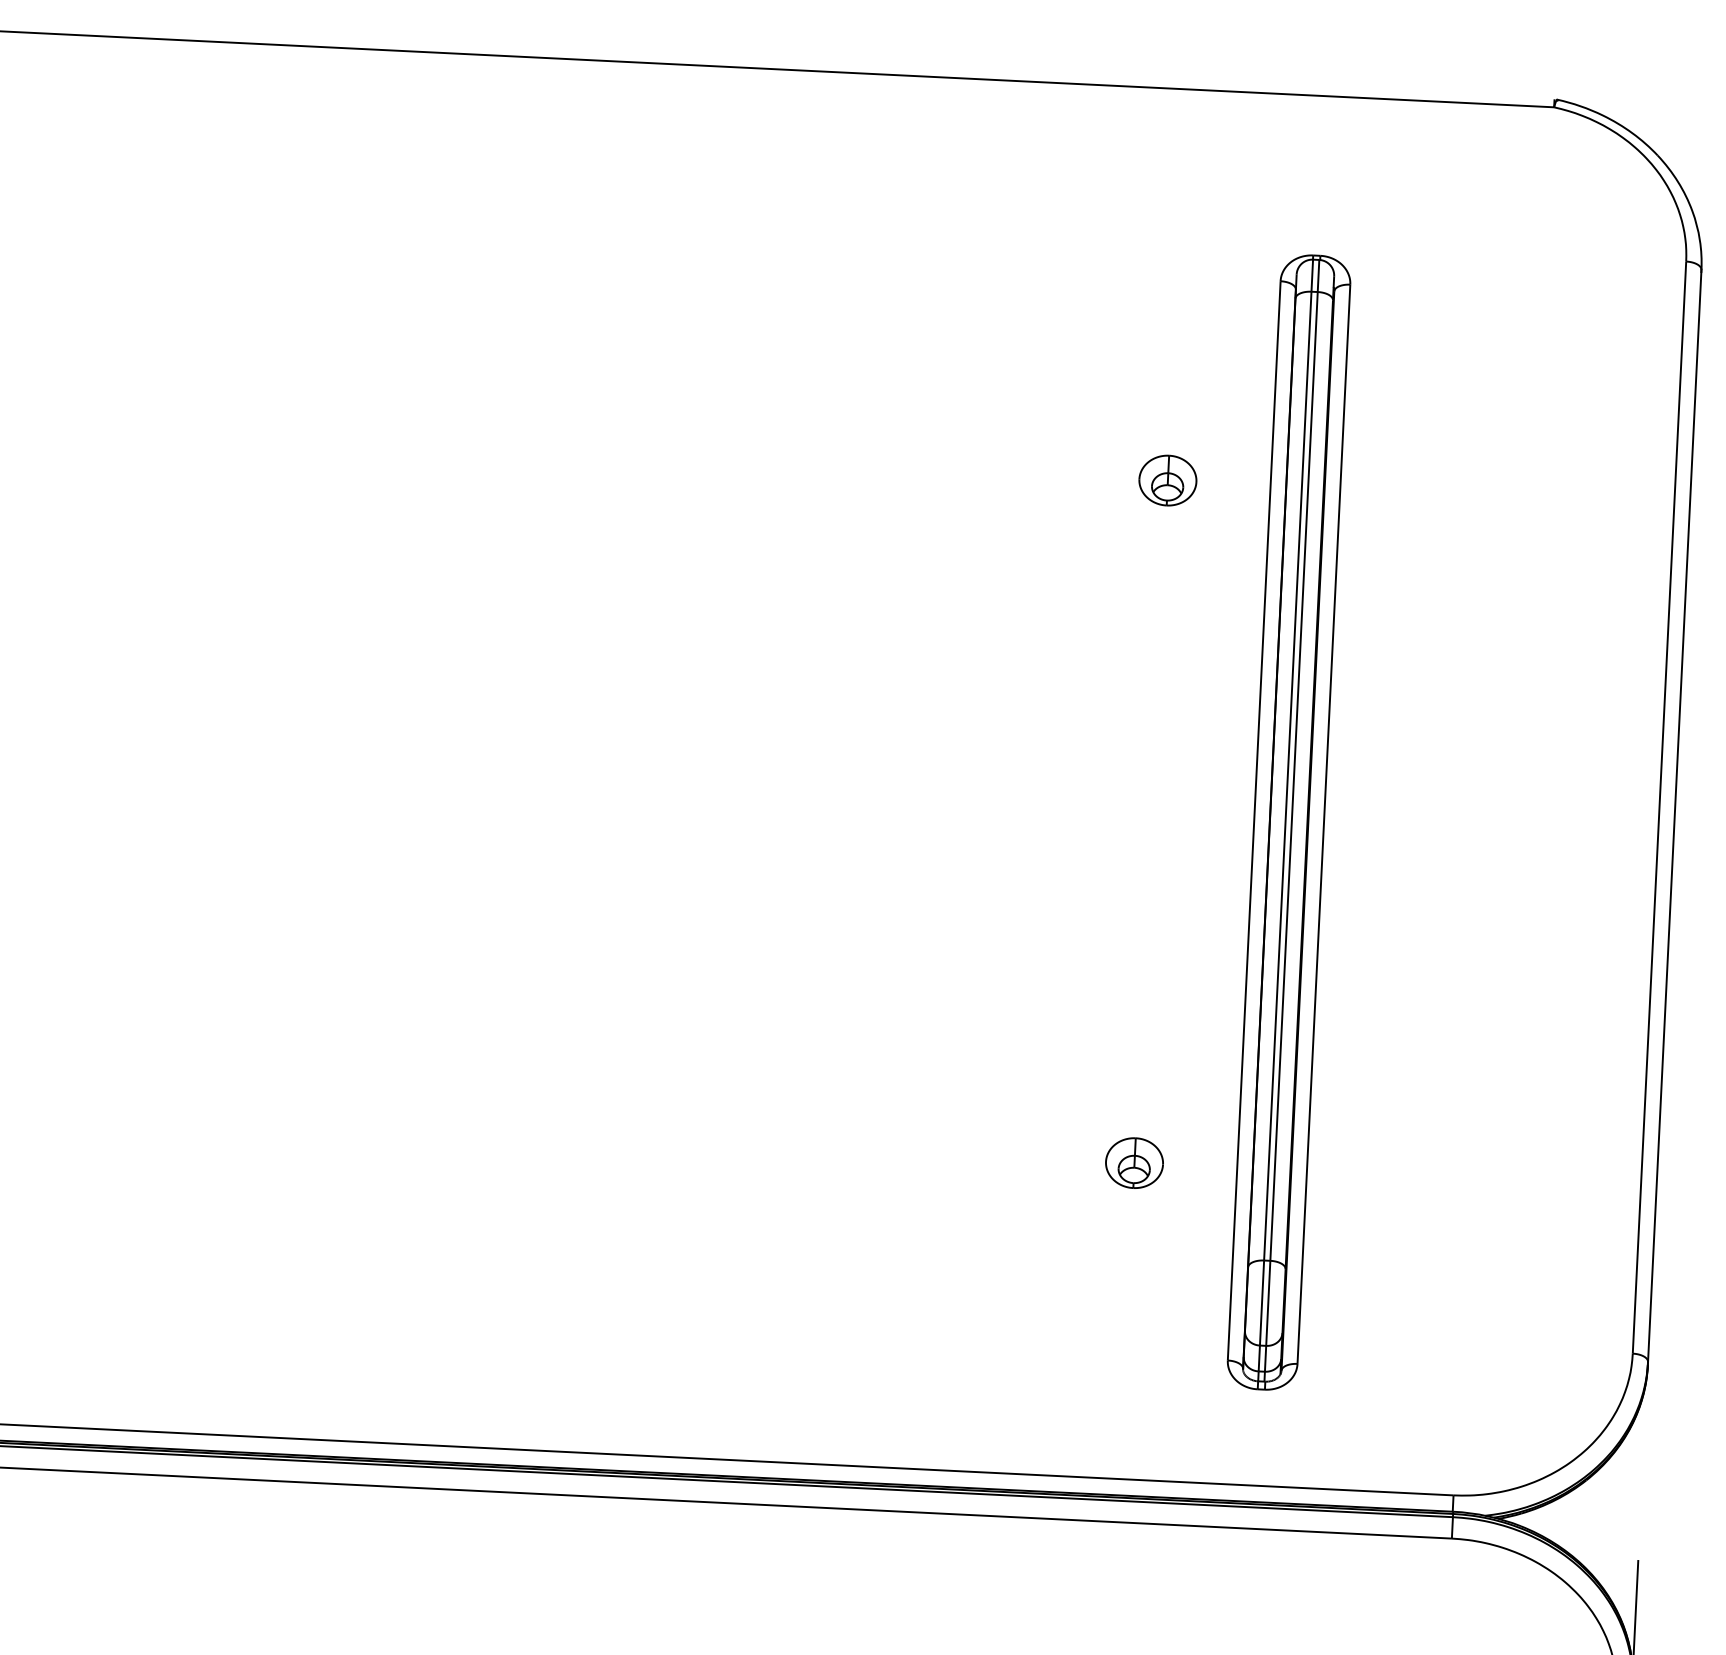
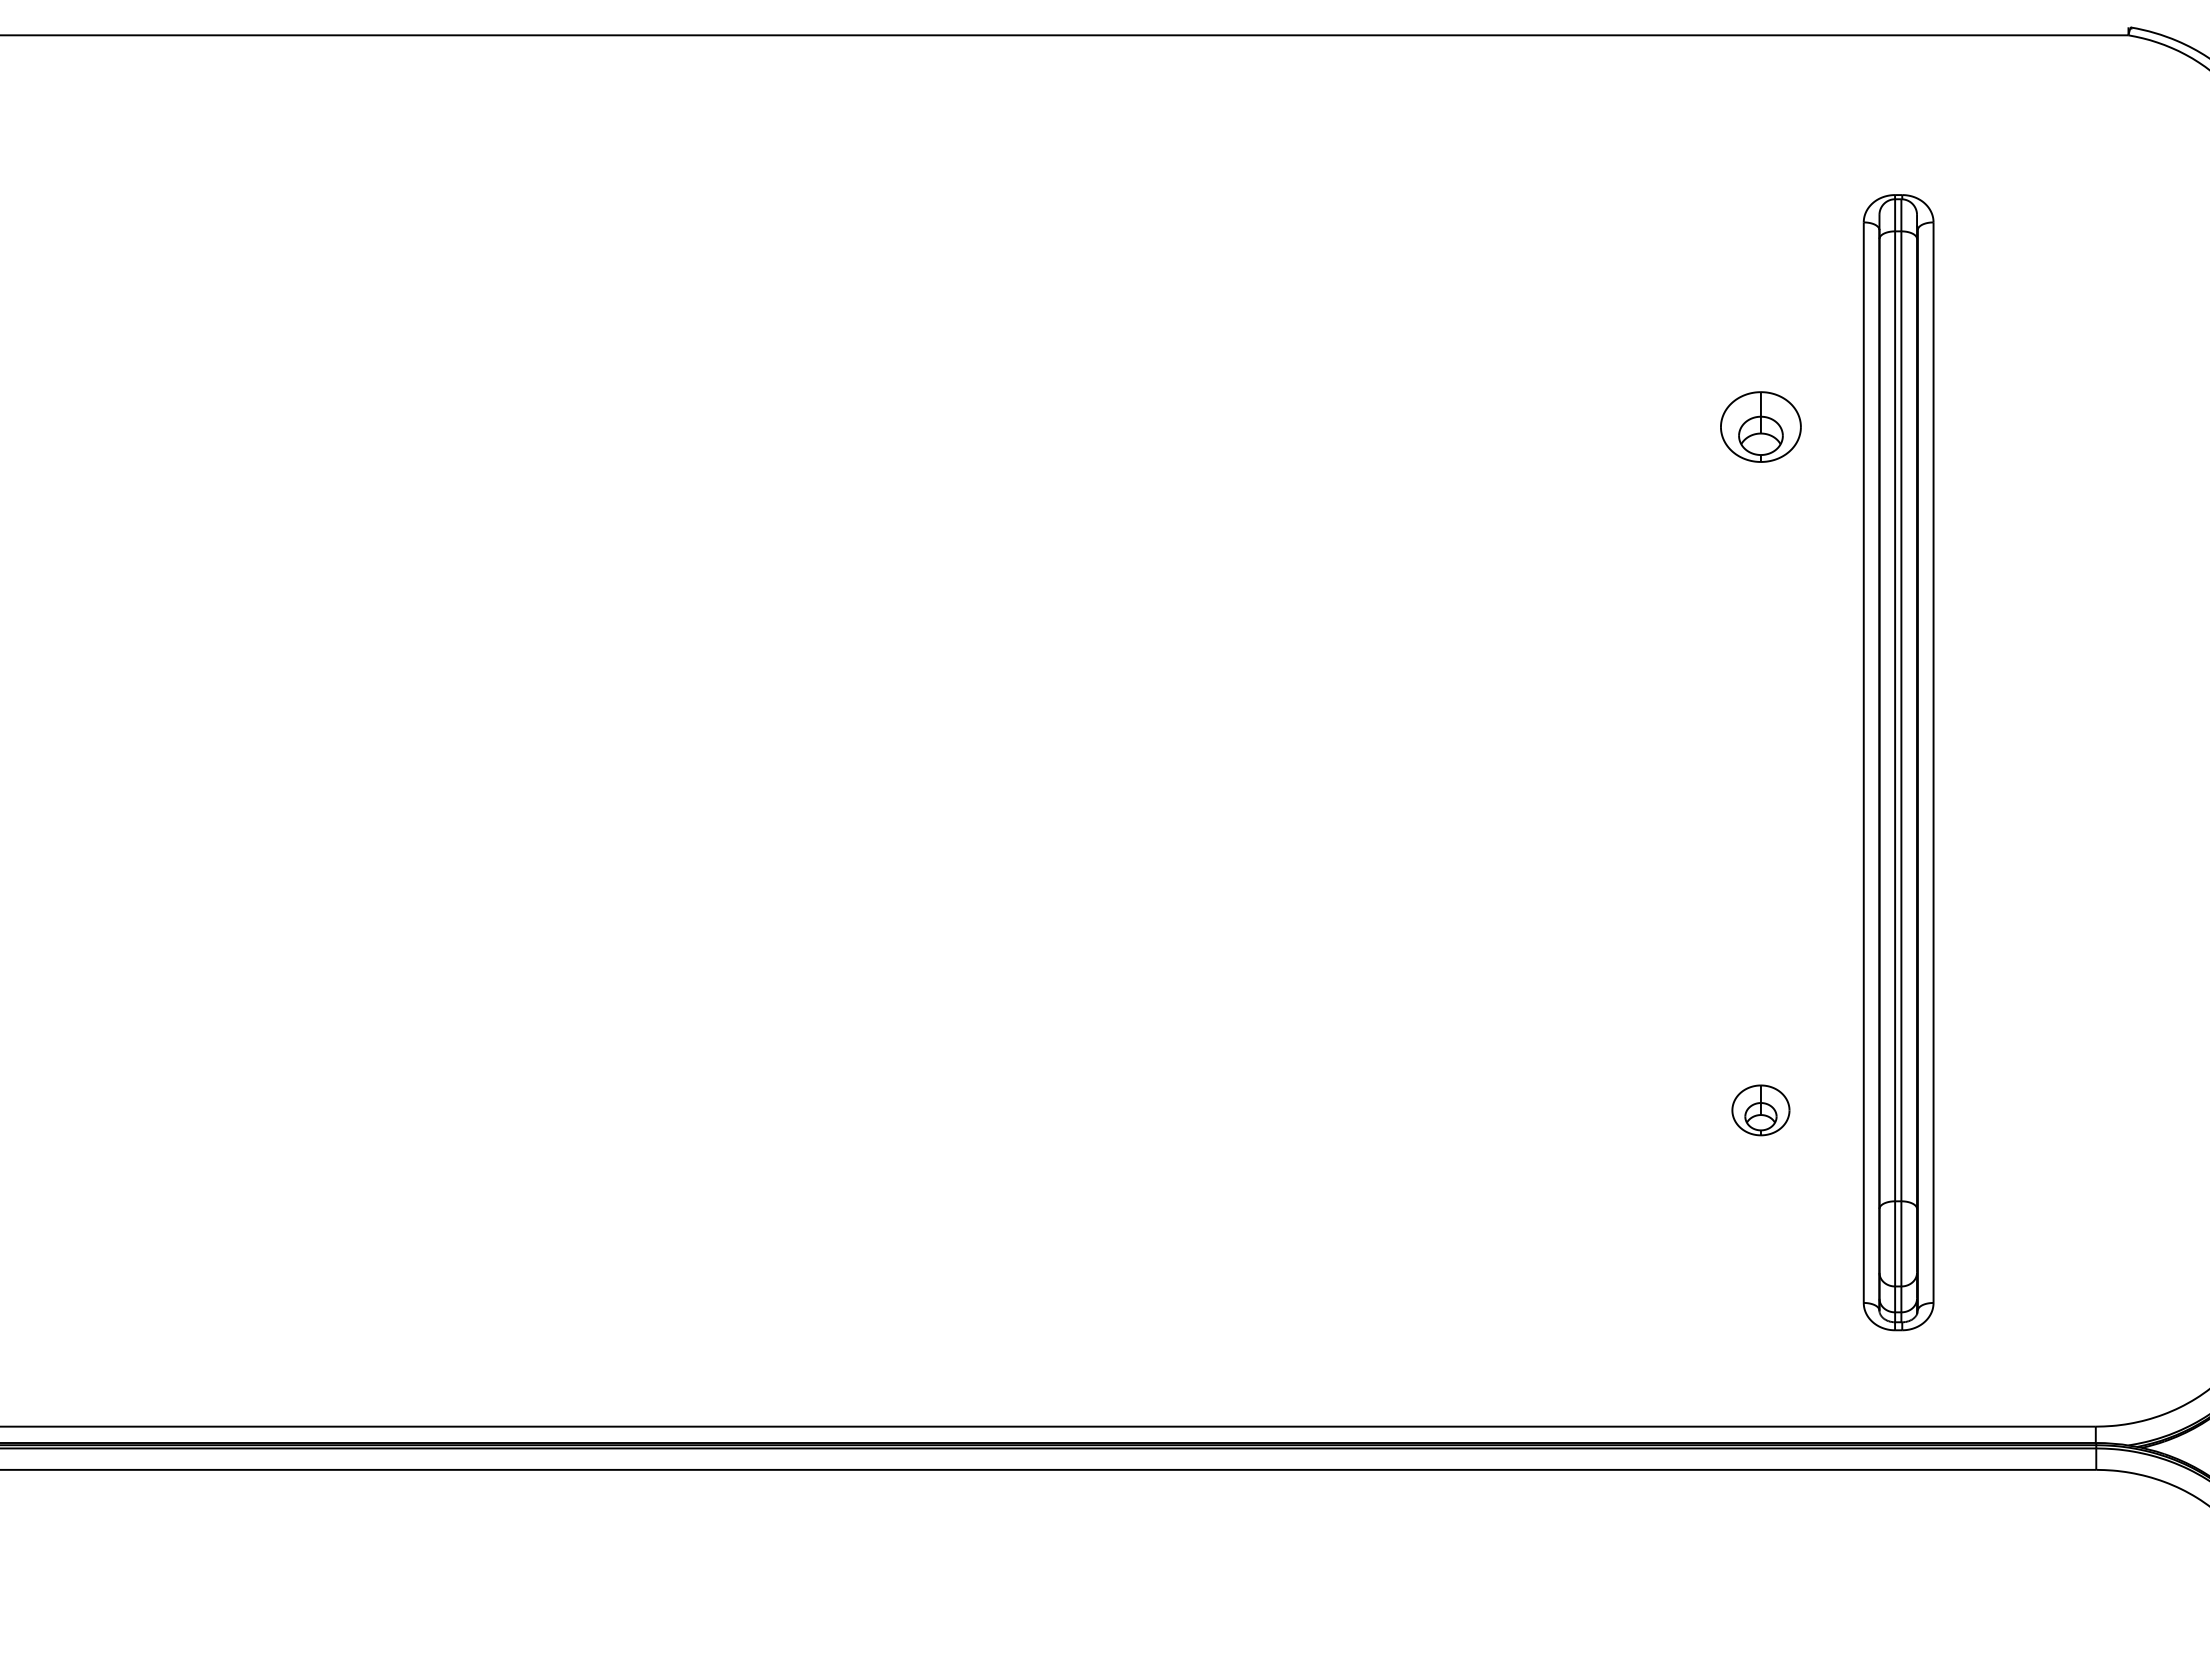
part: (1167, 480) -> (1760, 426), size x1.4

